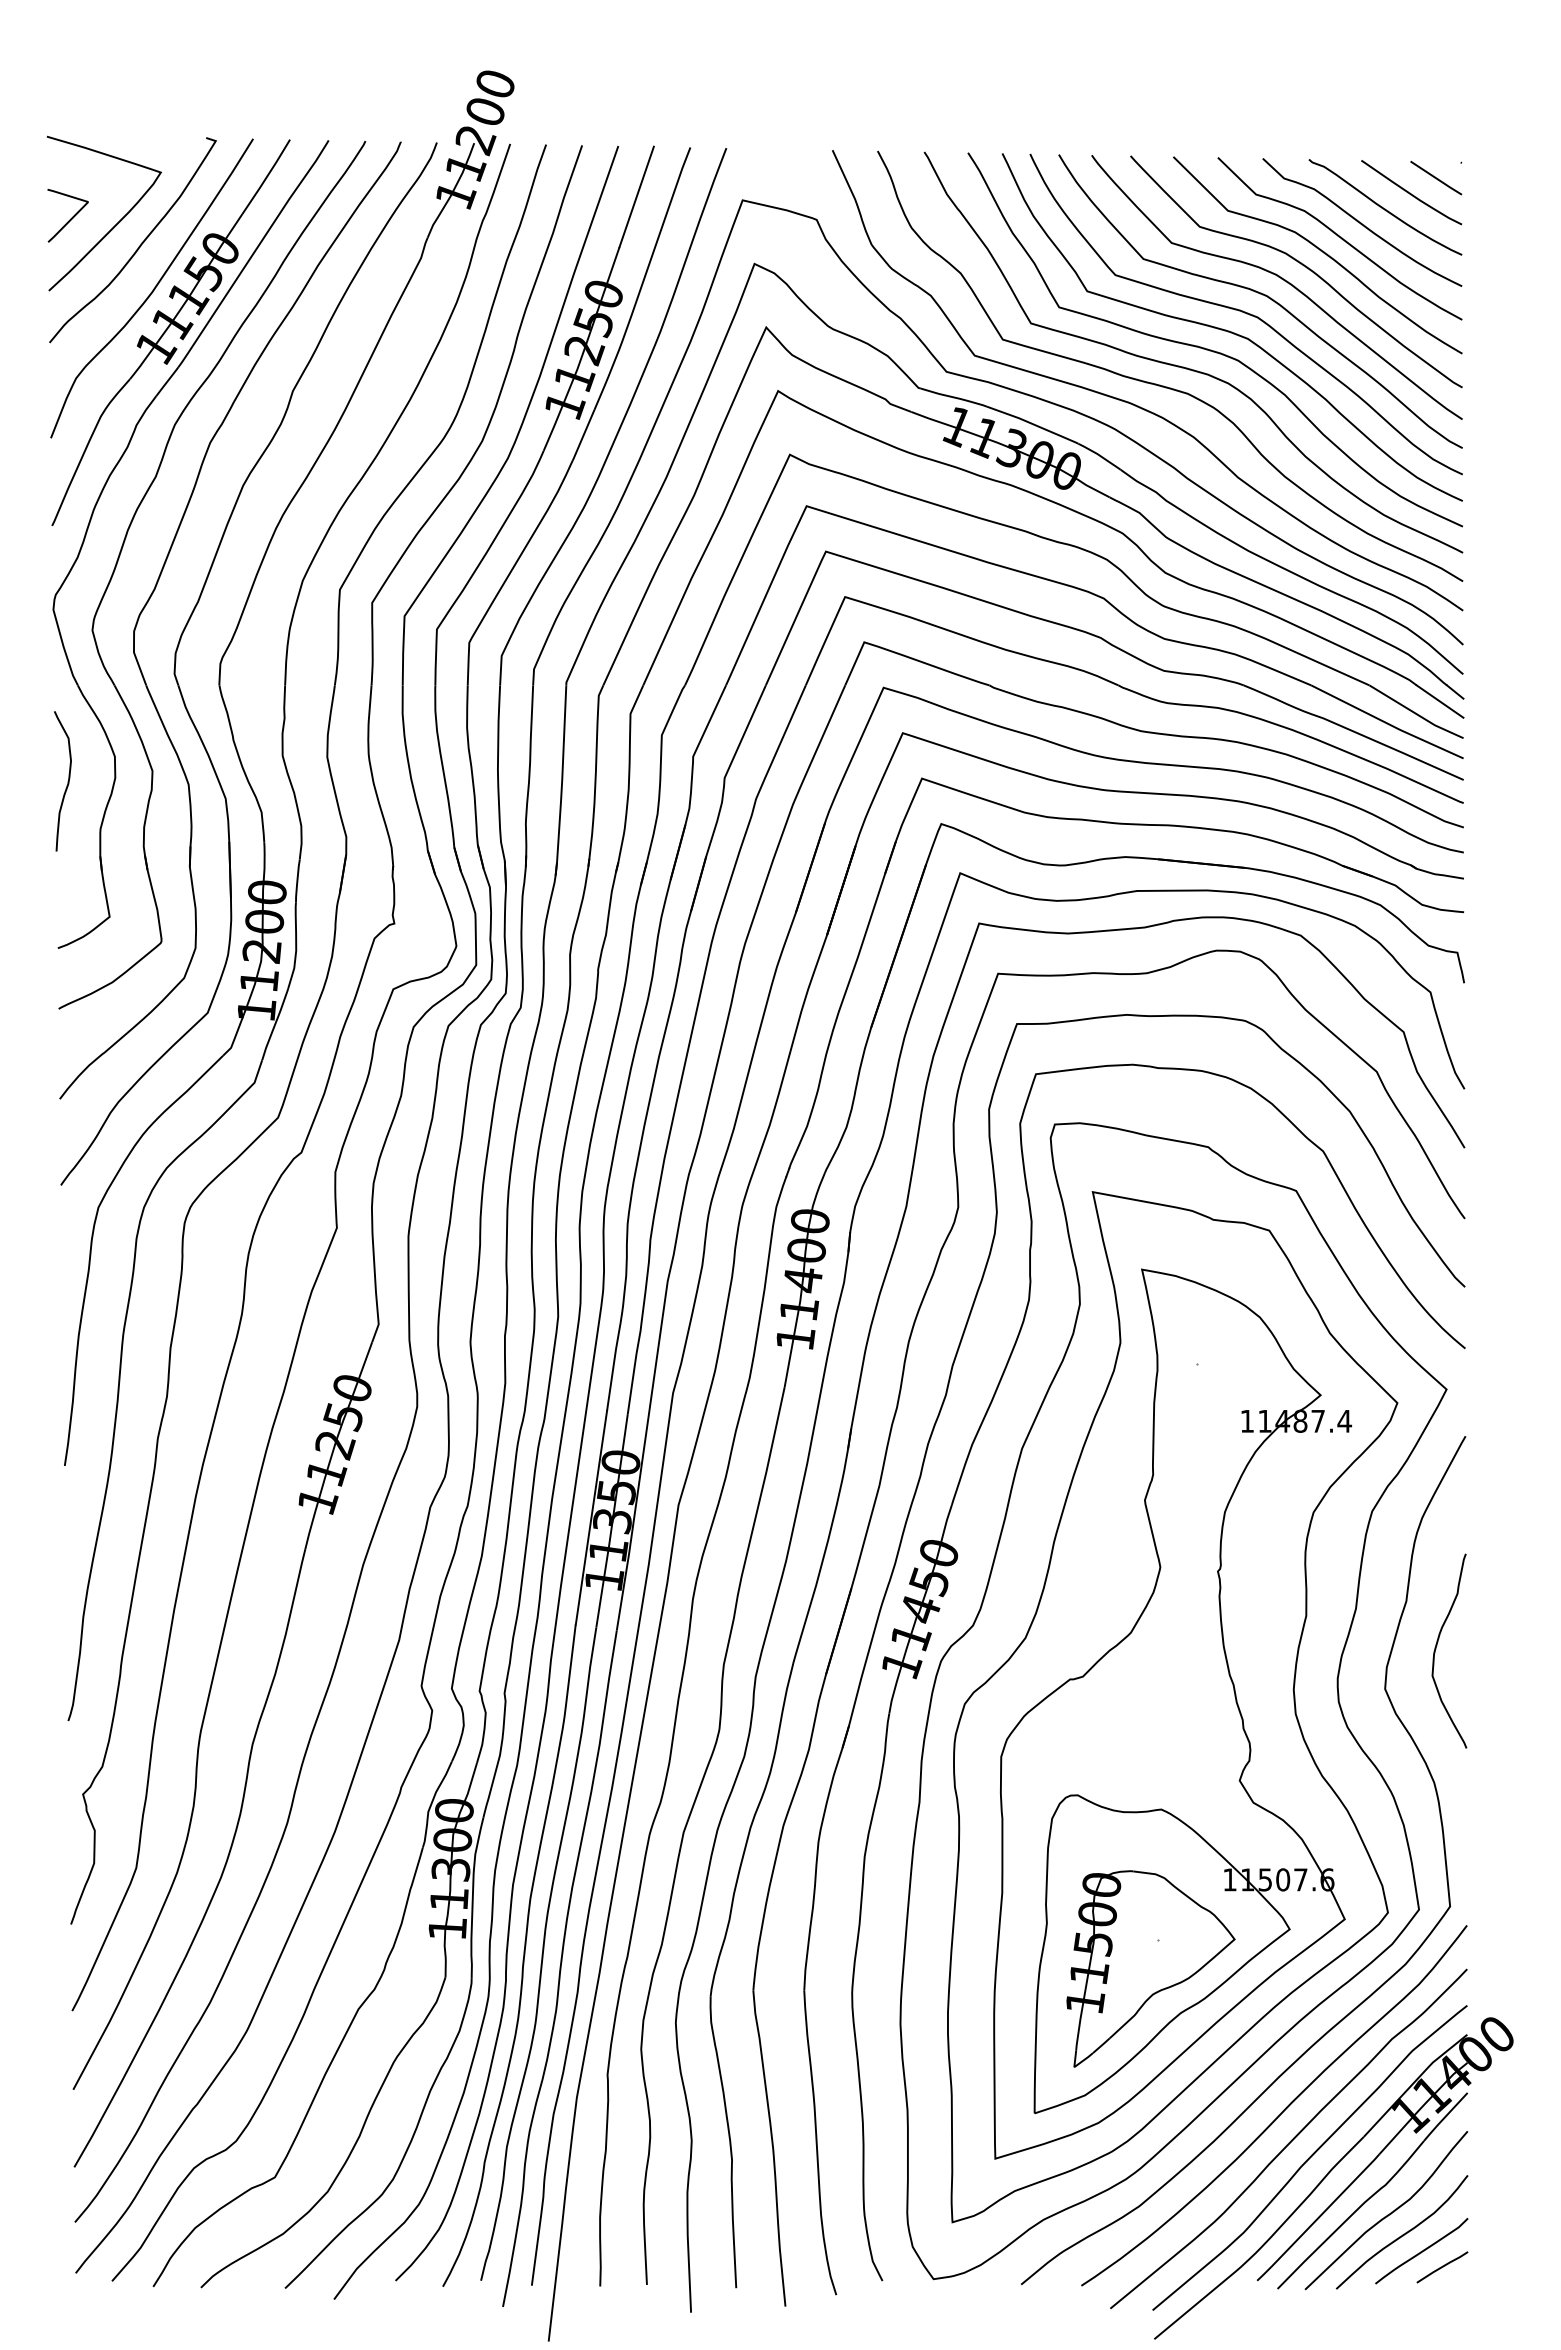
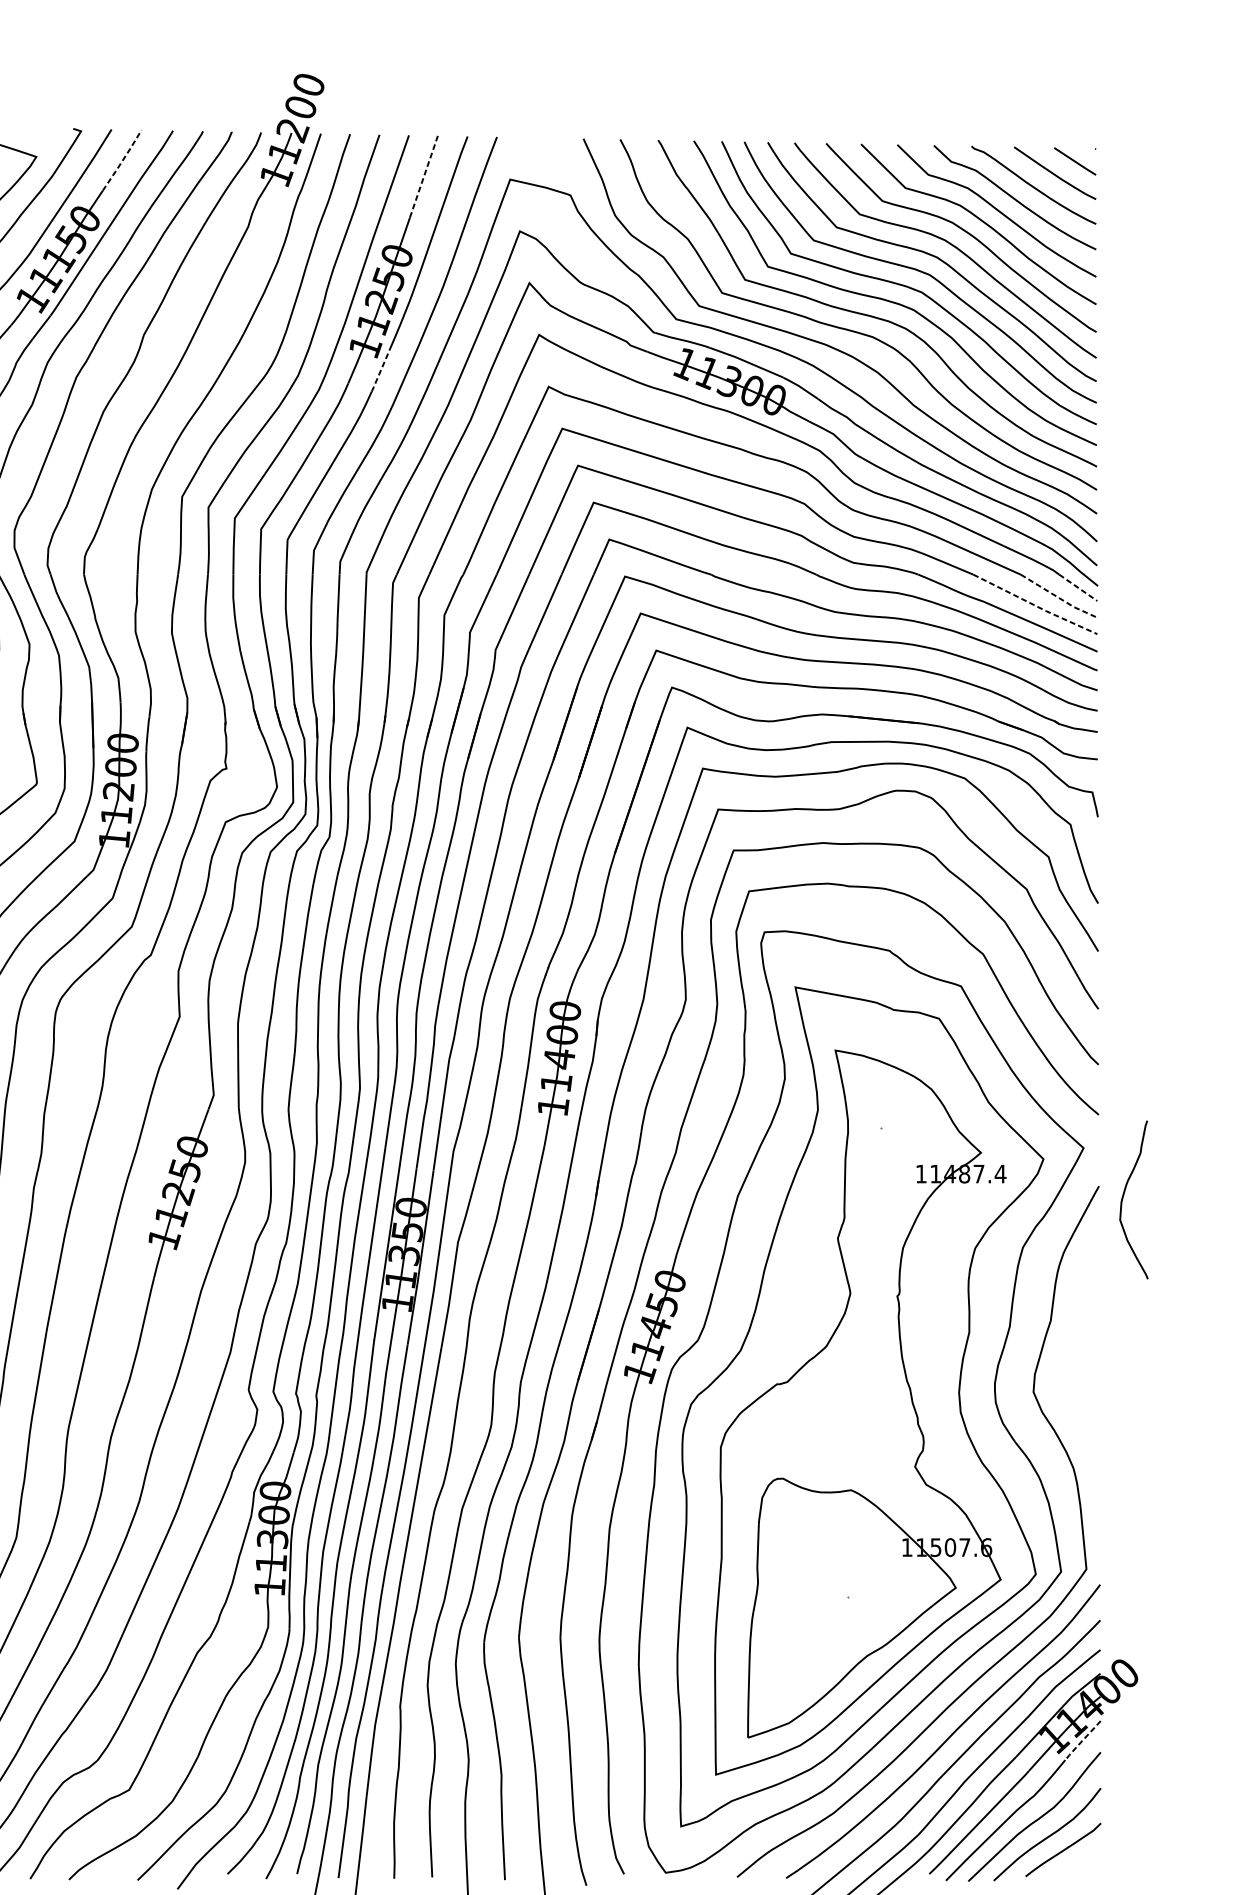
line: (266, 177) -> (122, 160), solid -> dashed
line: (636, 196) -> (423, 176), solid -> dashed
line: (583, 436) -> (380, 371), solid -> dashed
line: (1440, 701) -> (1078, 587), solid -> dashed
line: (1416, 713) -> (1059, 597), solid -> dashed
line: (1387, 723) -> (1035, 605), solid -> dashed
curve: (1437, 1645) -> (1124, 1195), moved
part: (1150, 1968) -> (842, 1619), removed
line: (1444, 2117) -> (1081, 1741), solid -> dashed
line: (1442, 2267) -> (1080, 1863), removed

